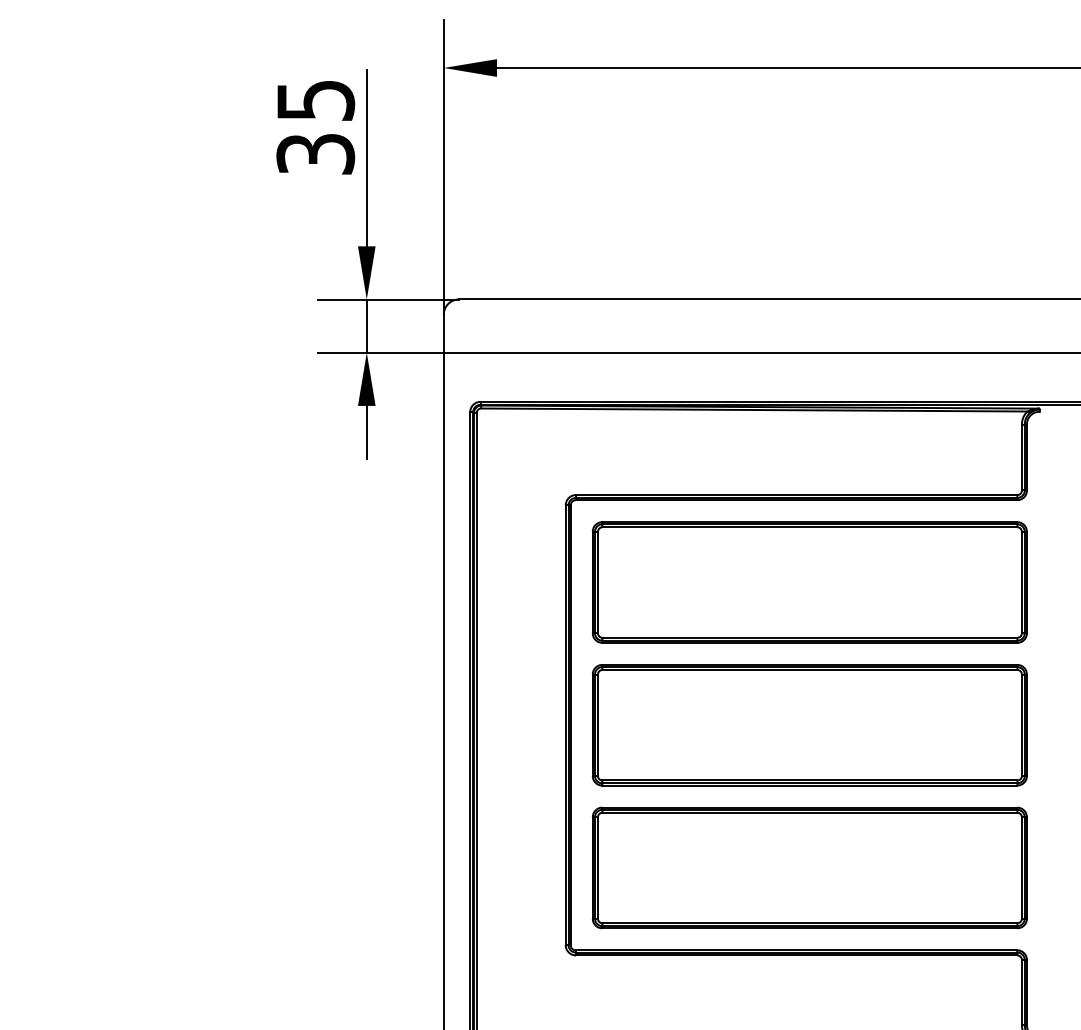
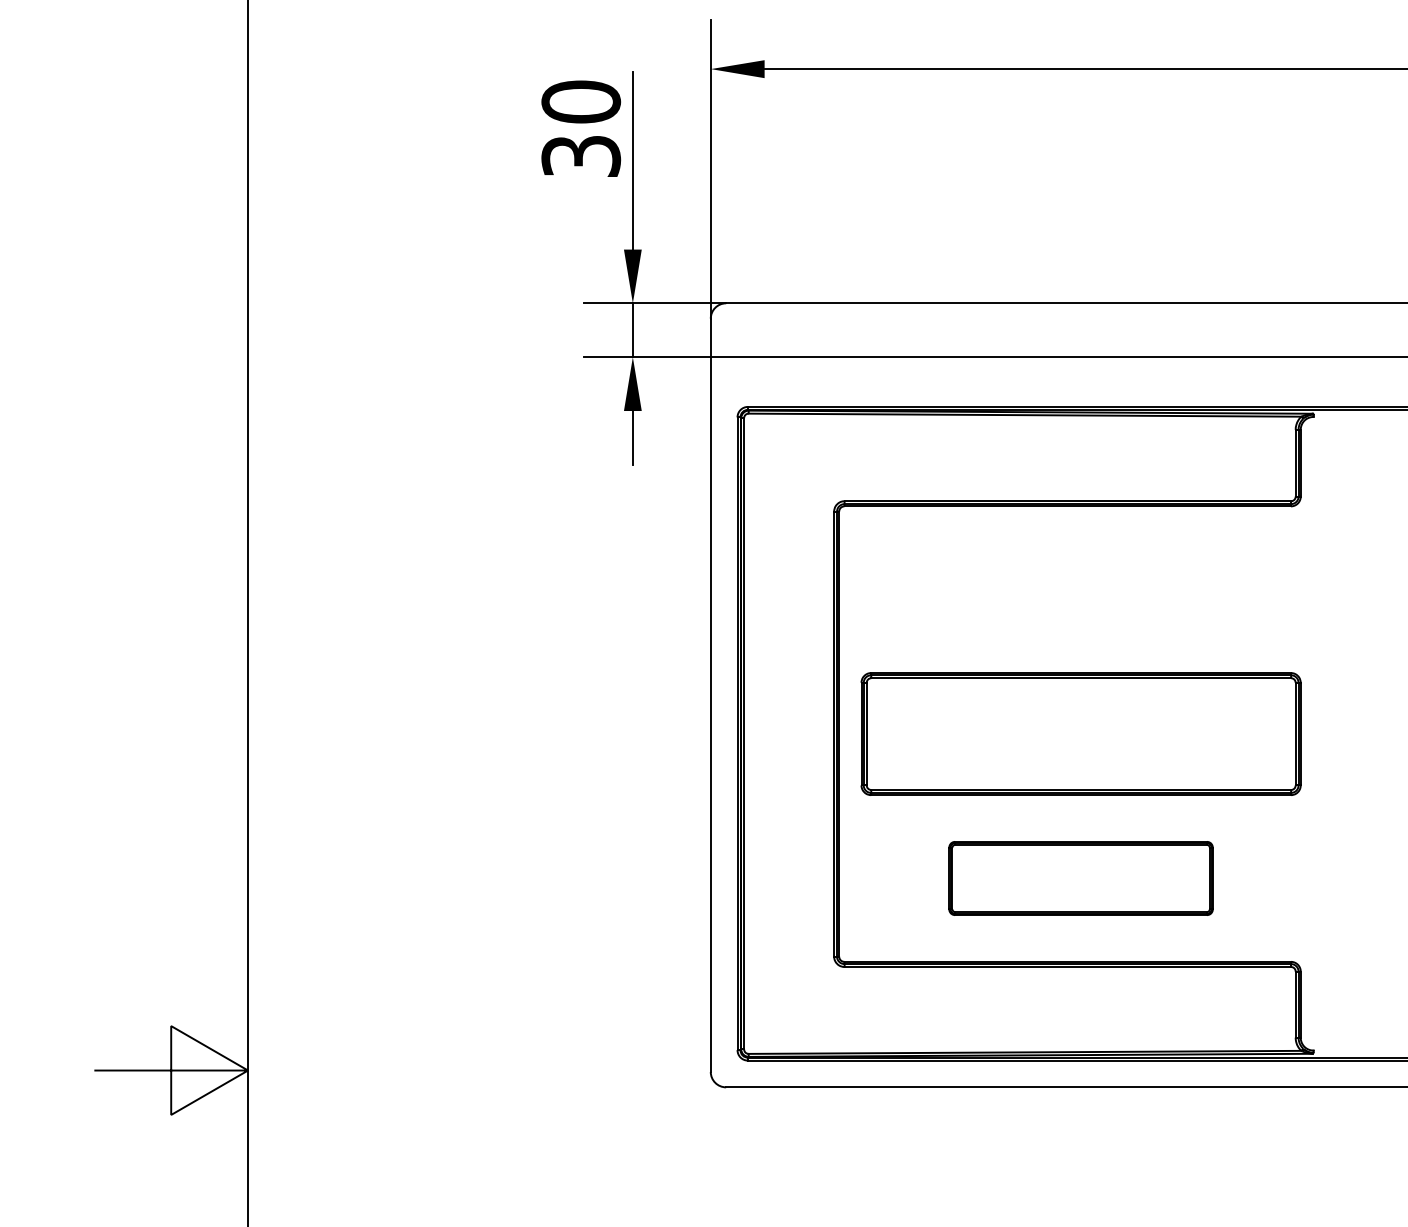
text: (316, 99) -> (581, 101), 35 -> 30
part: (809, 582) -> (1080, 589), removed
part: (809, 867) -> (1080, 878), size x0.6

